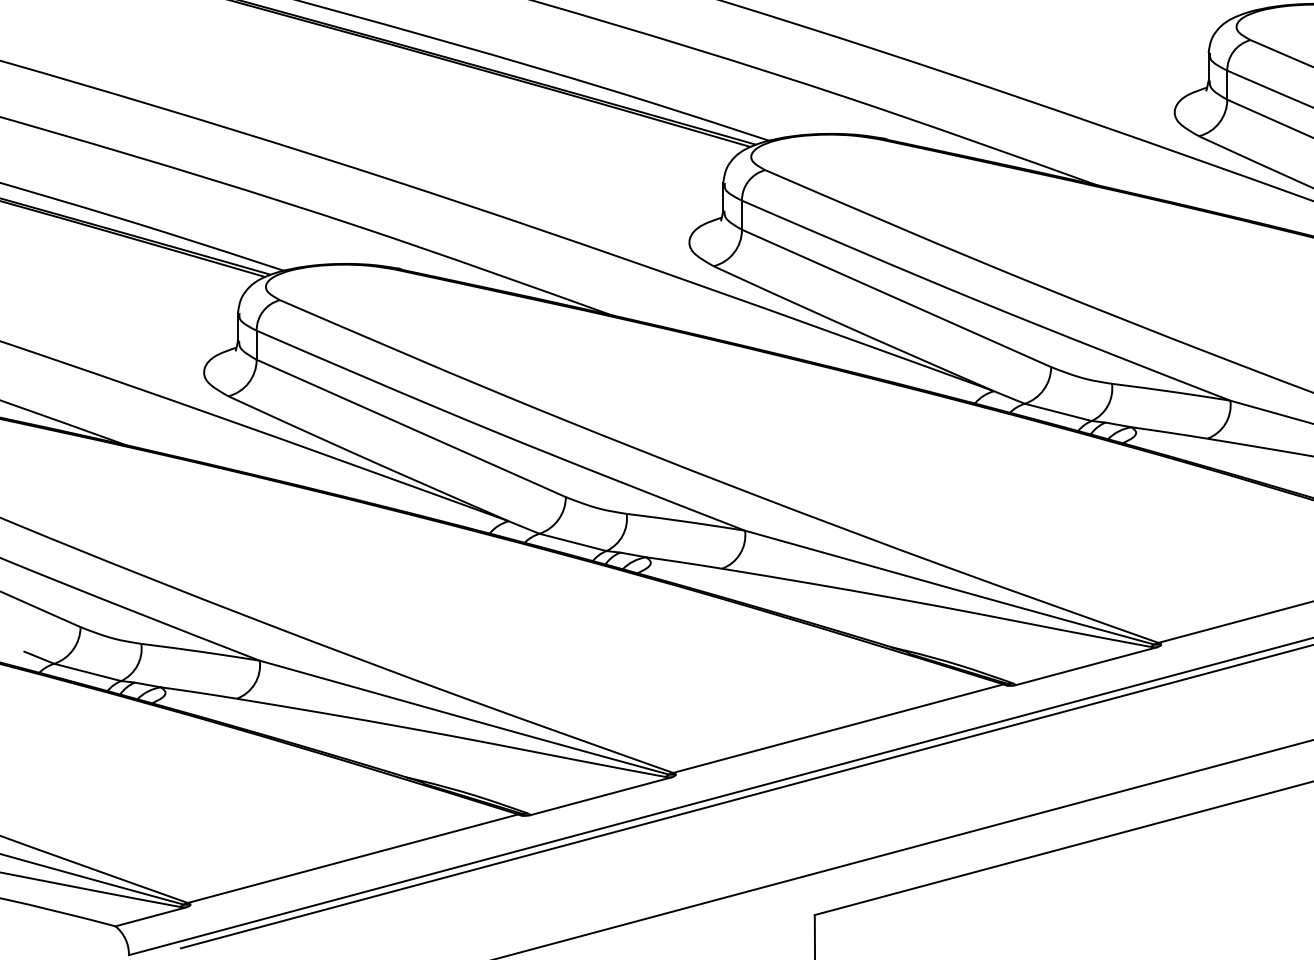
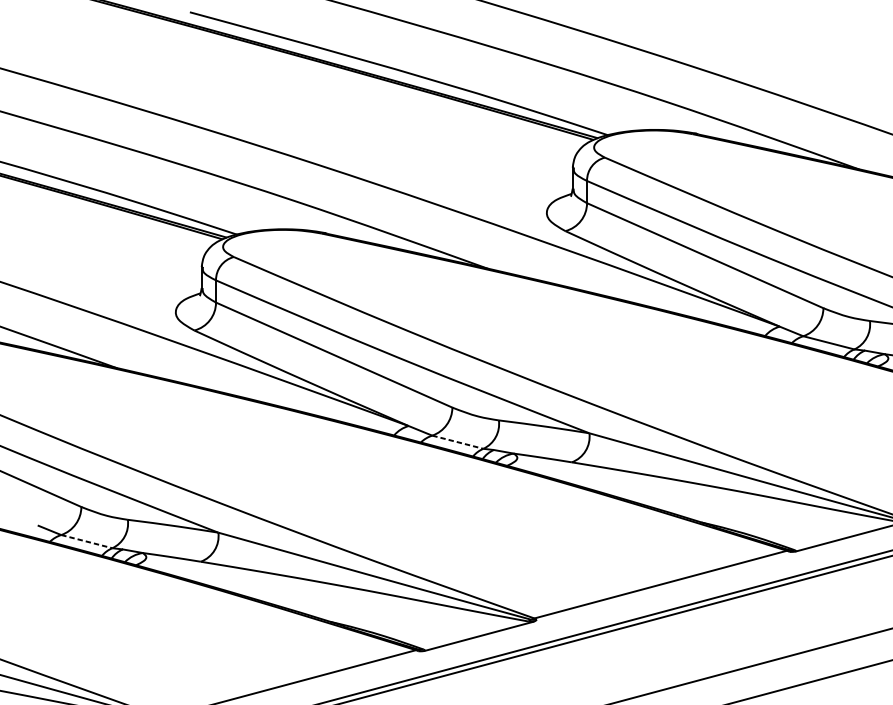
line: (573, 542) -> (458, 442), solid -> dashed
line: (87, 672) -> (86, 541), solid -> dashed

